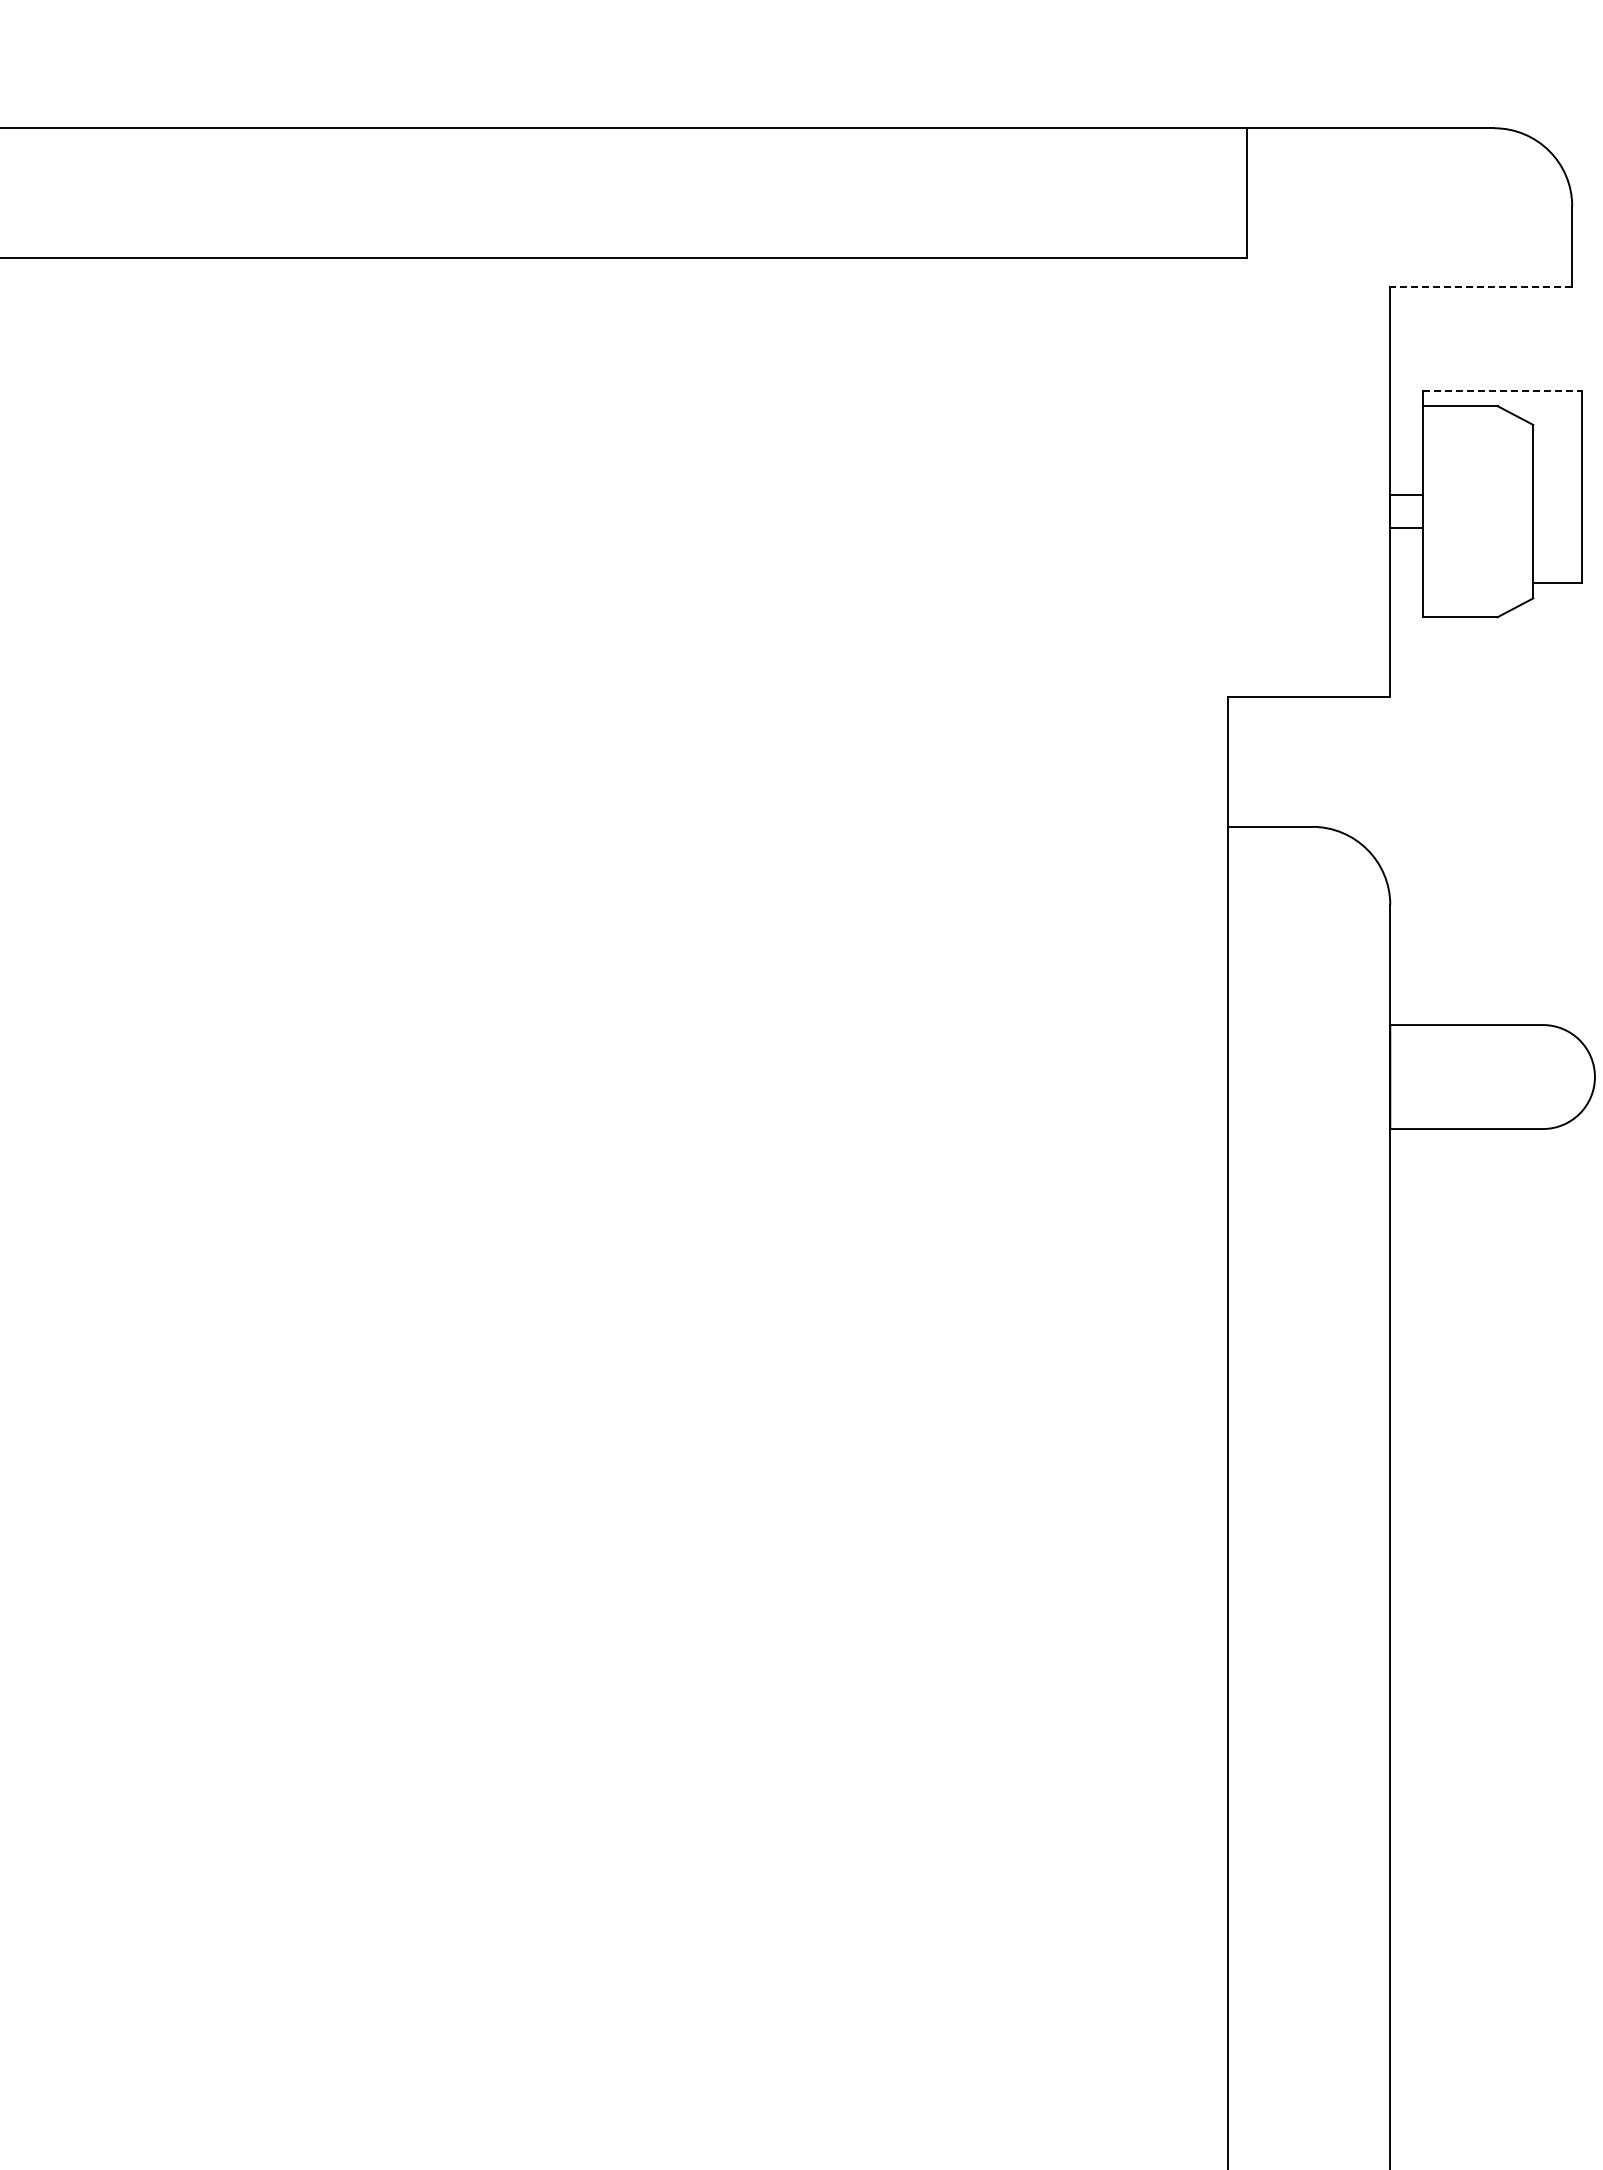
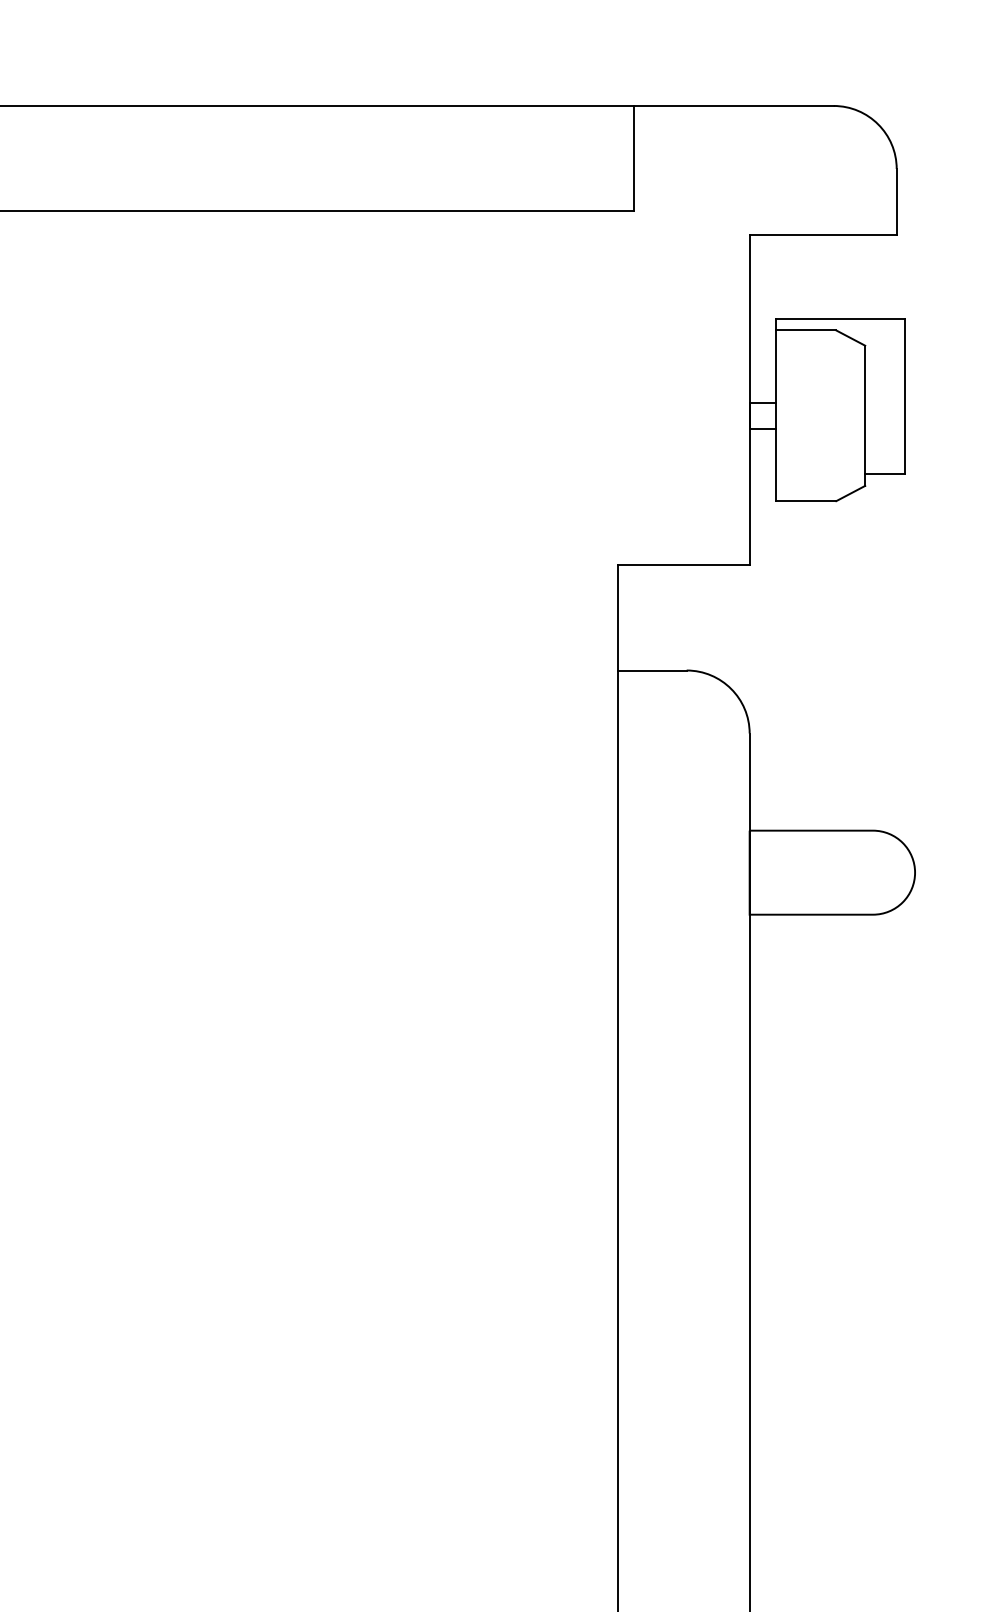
line: (1481, 287) -> (823, 234), dashed -> solid
line: (1502, 391) -> (840, 318), dashed -> solid

